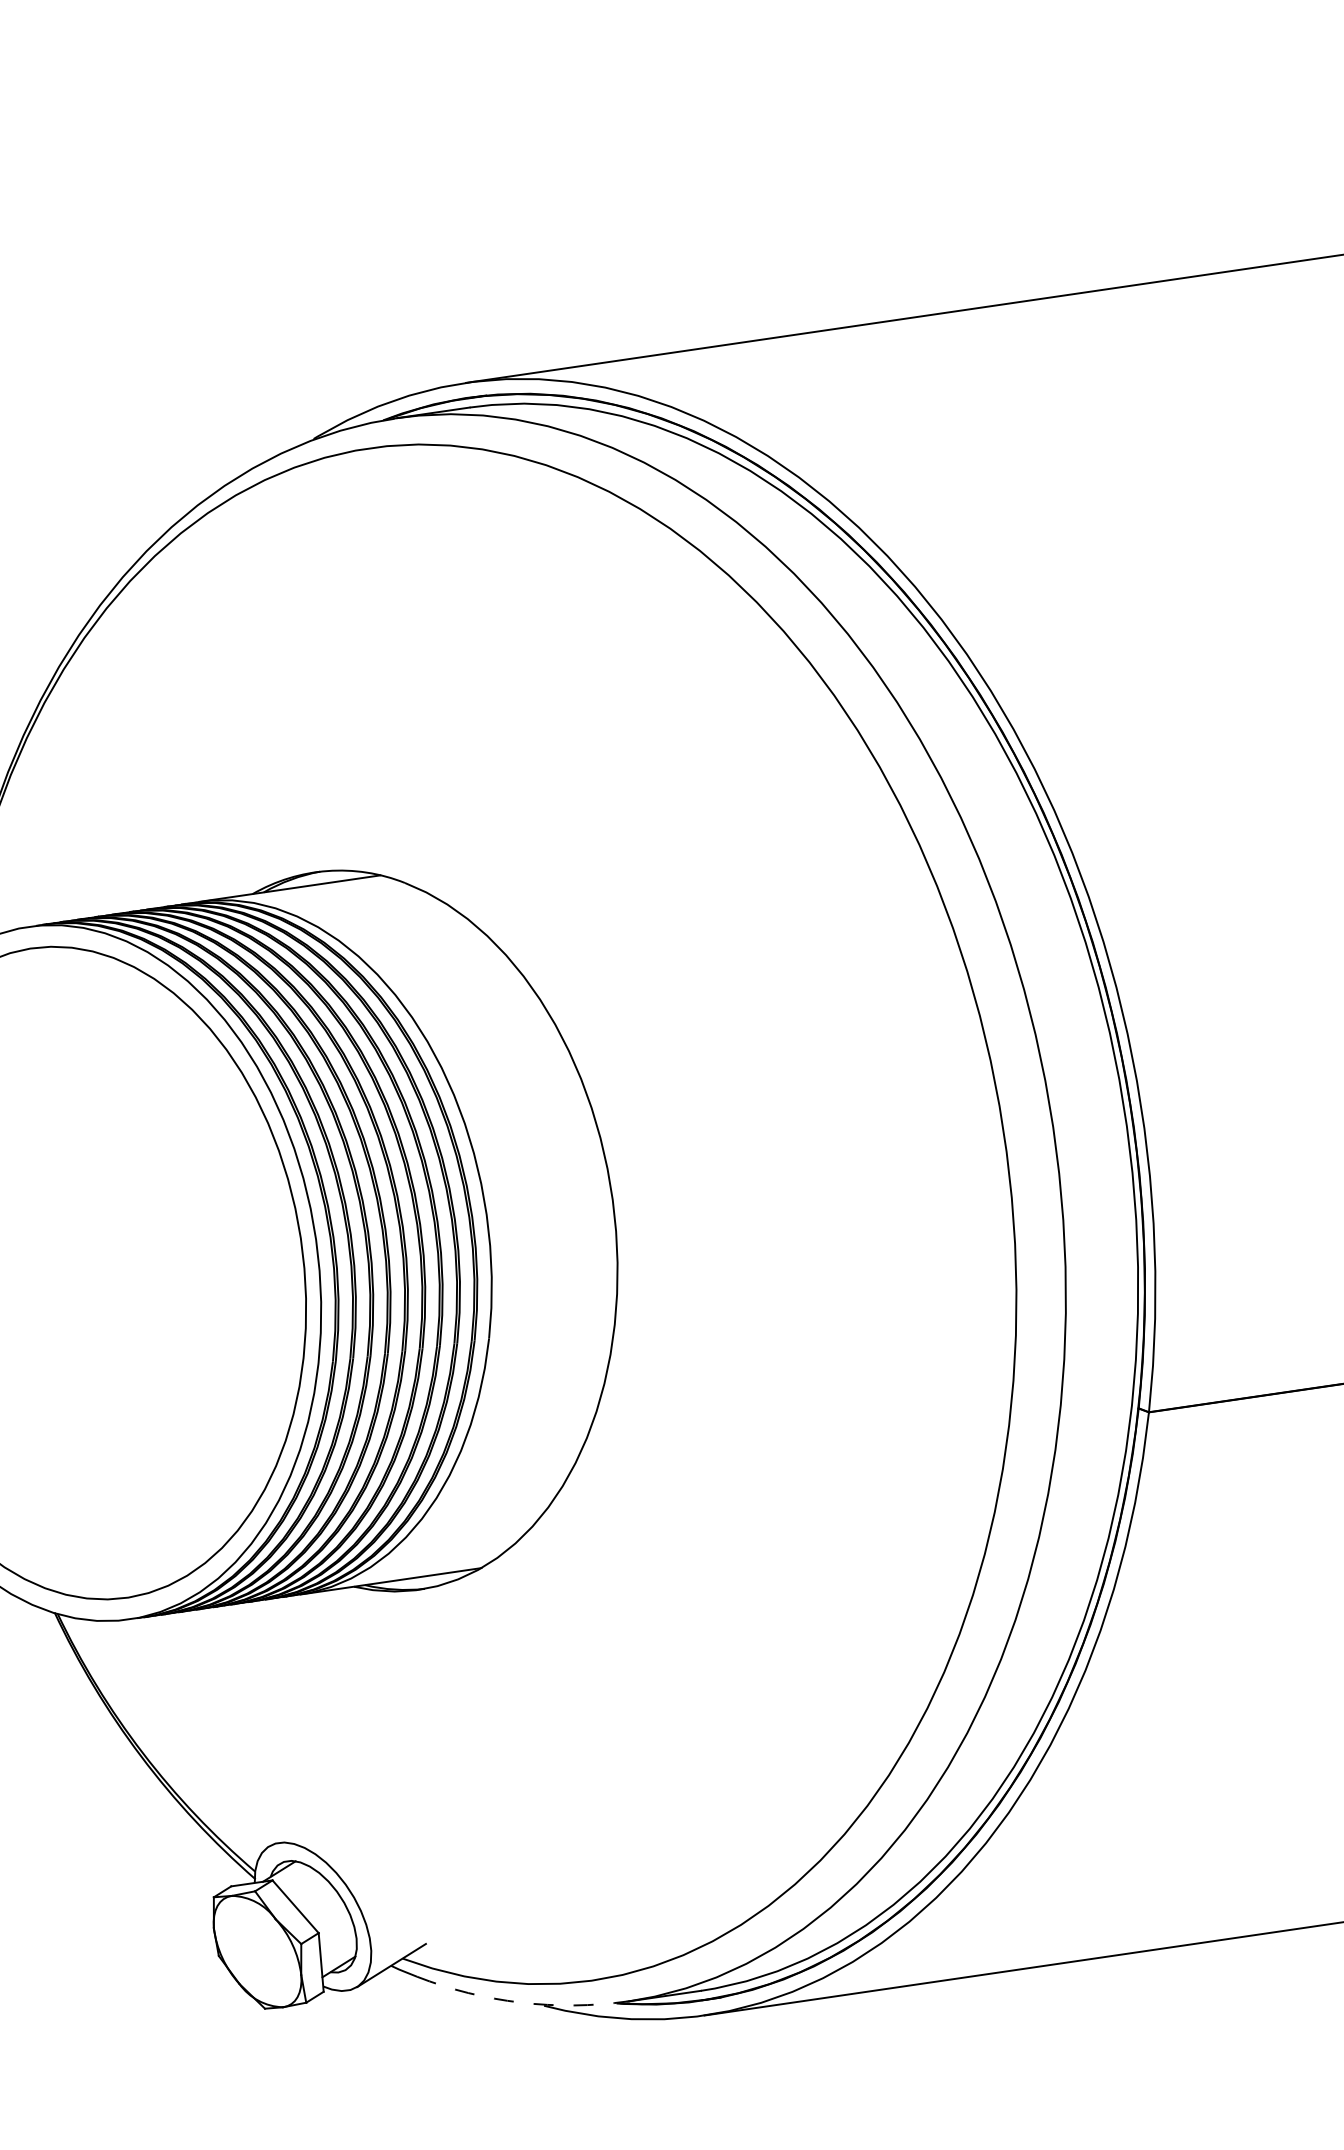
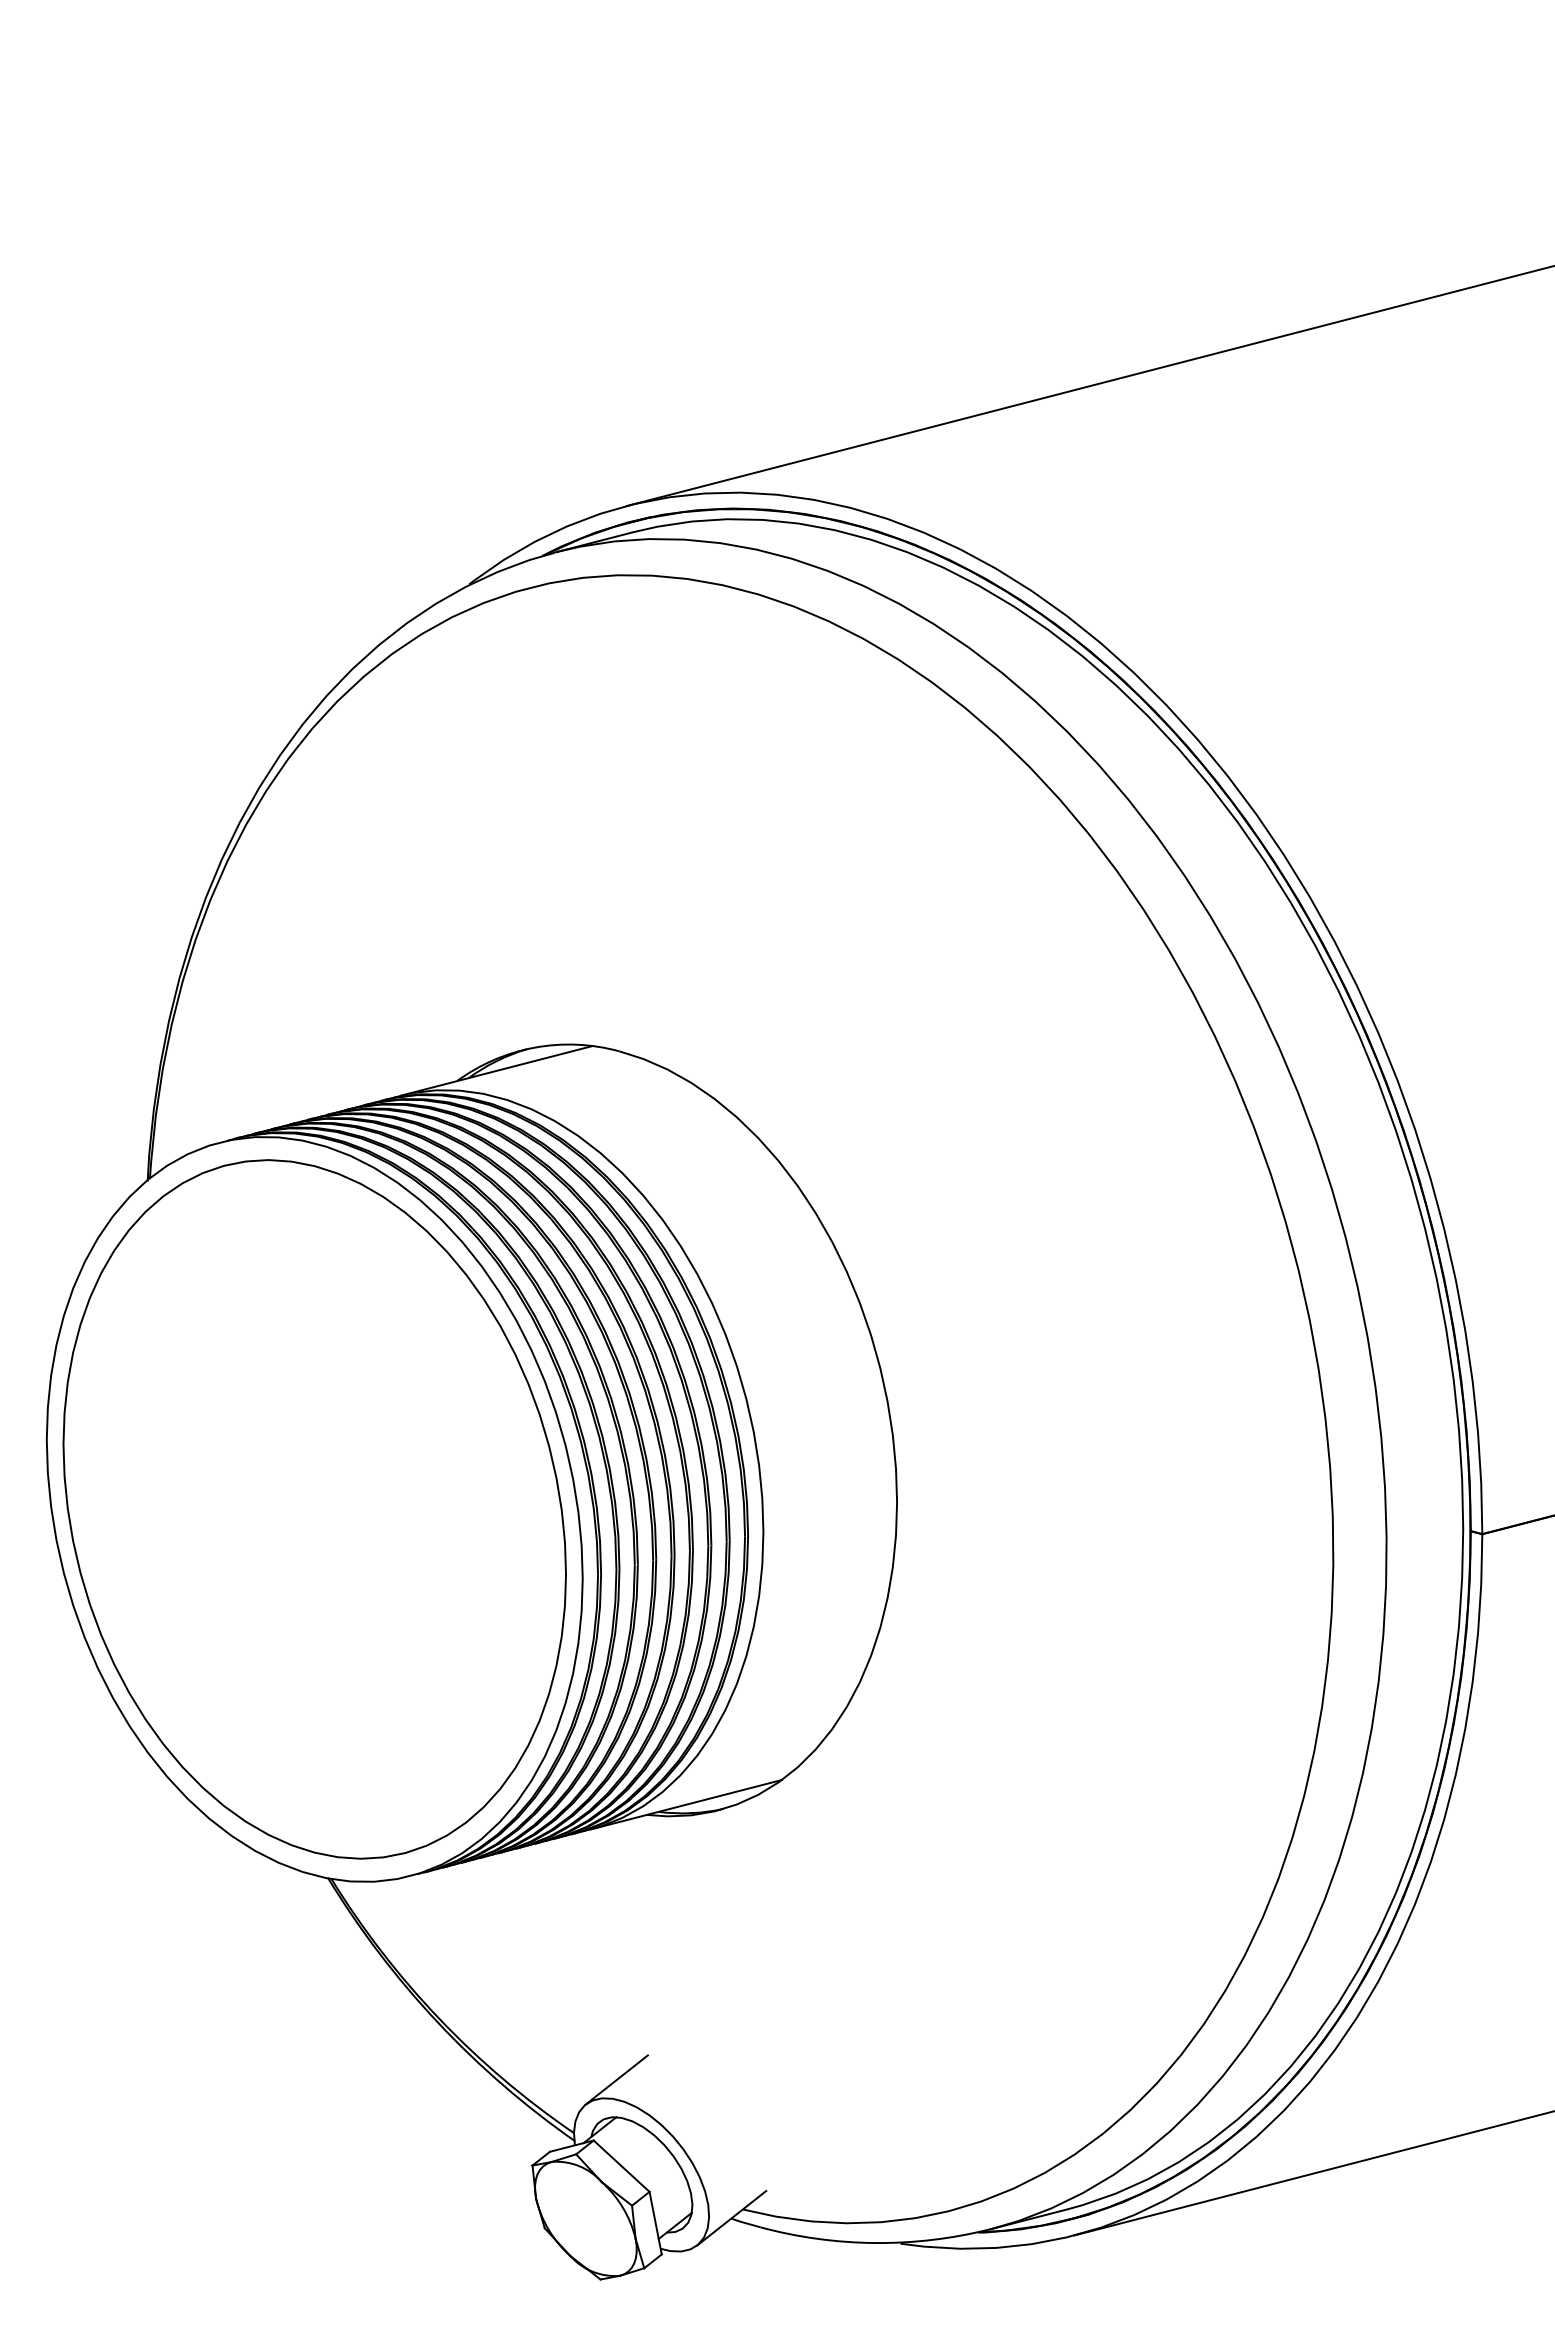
line: (299, 1826) -> (616, 2079), added
arc: (521, 2003) -> (875, 2243), dashed -> solid

